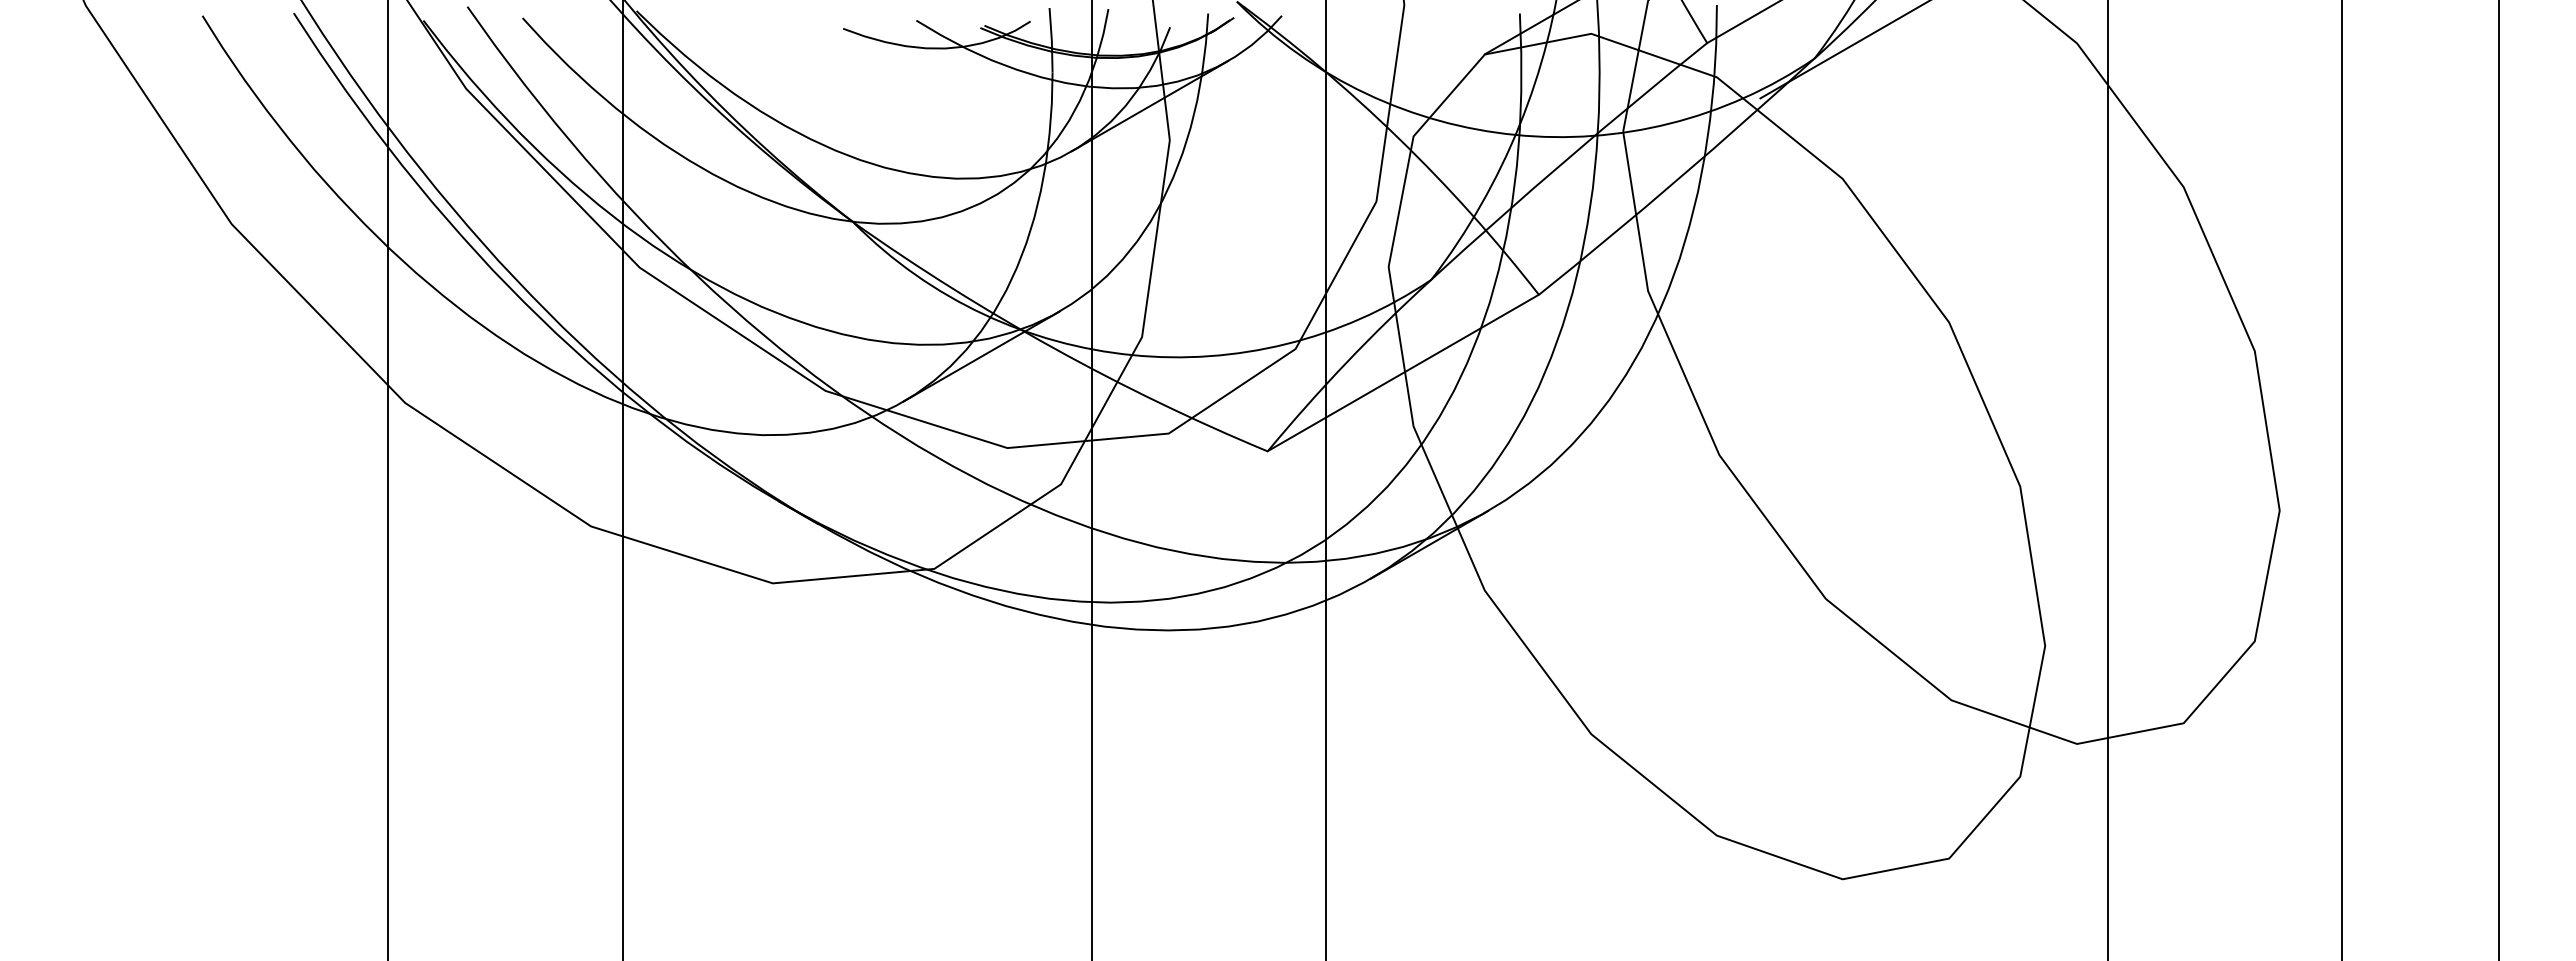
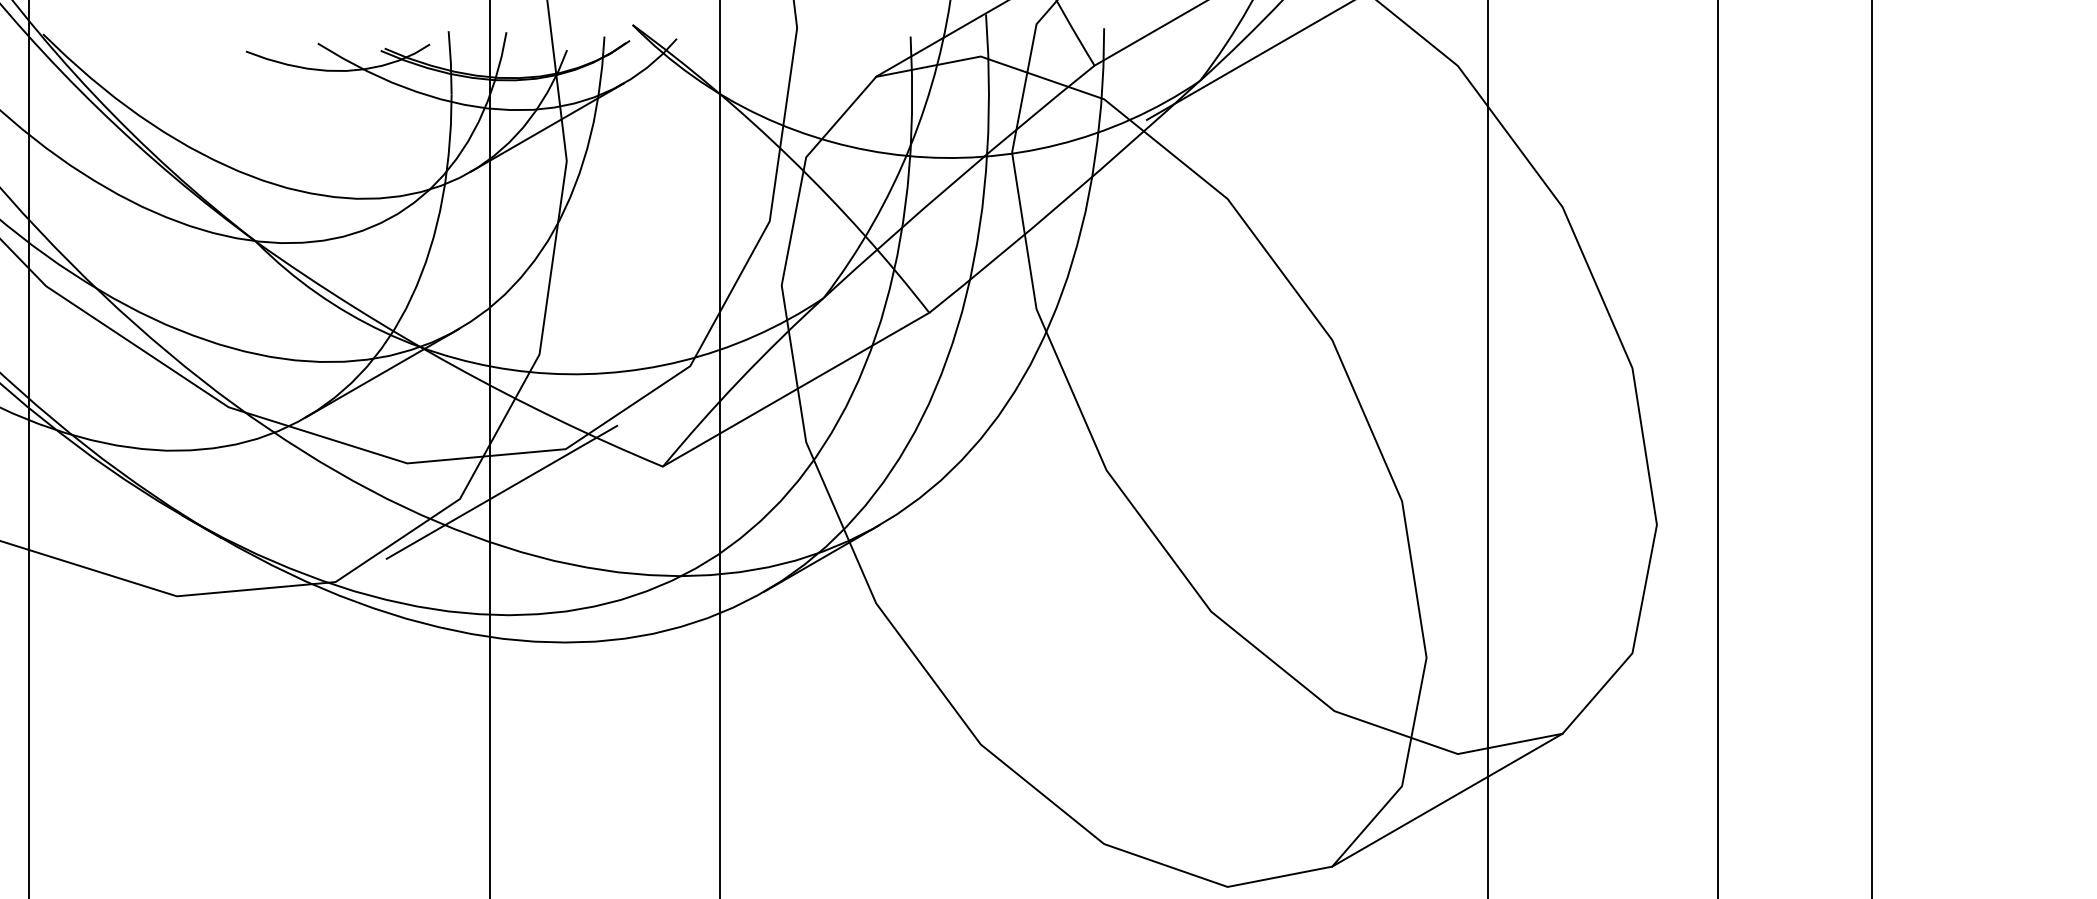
line: (1103, 477) -> (501, 492), added
line: (2066, 790) -> (1447, 799), added

